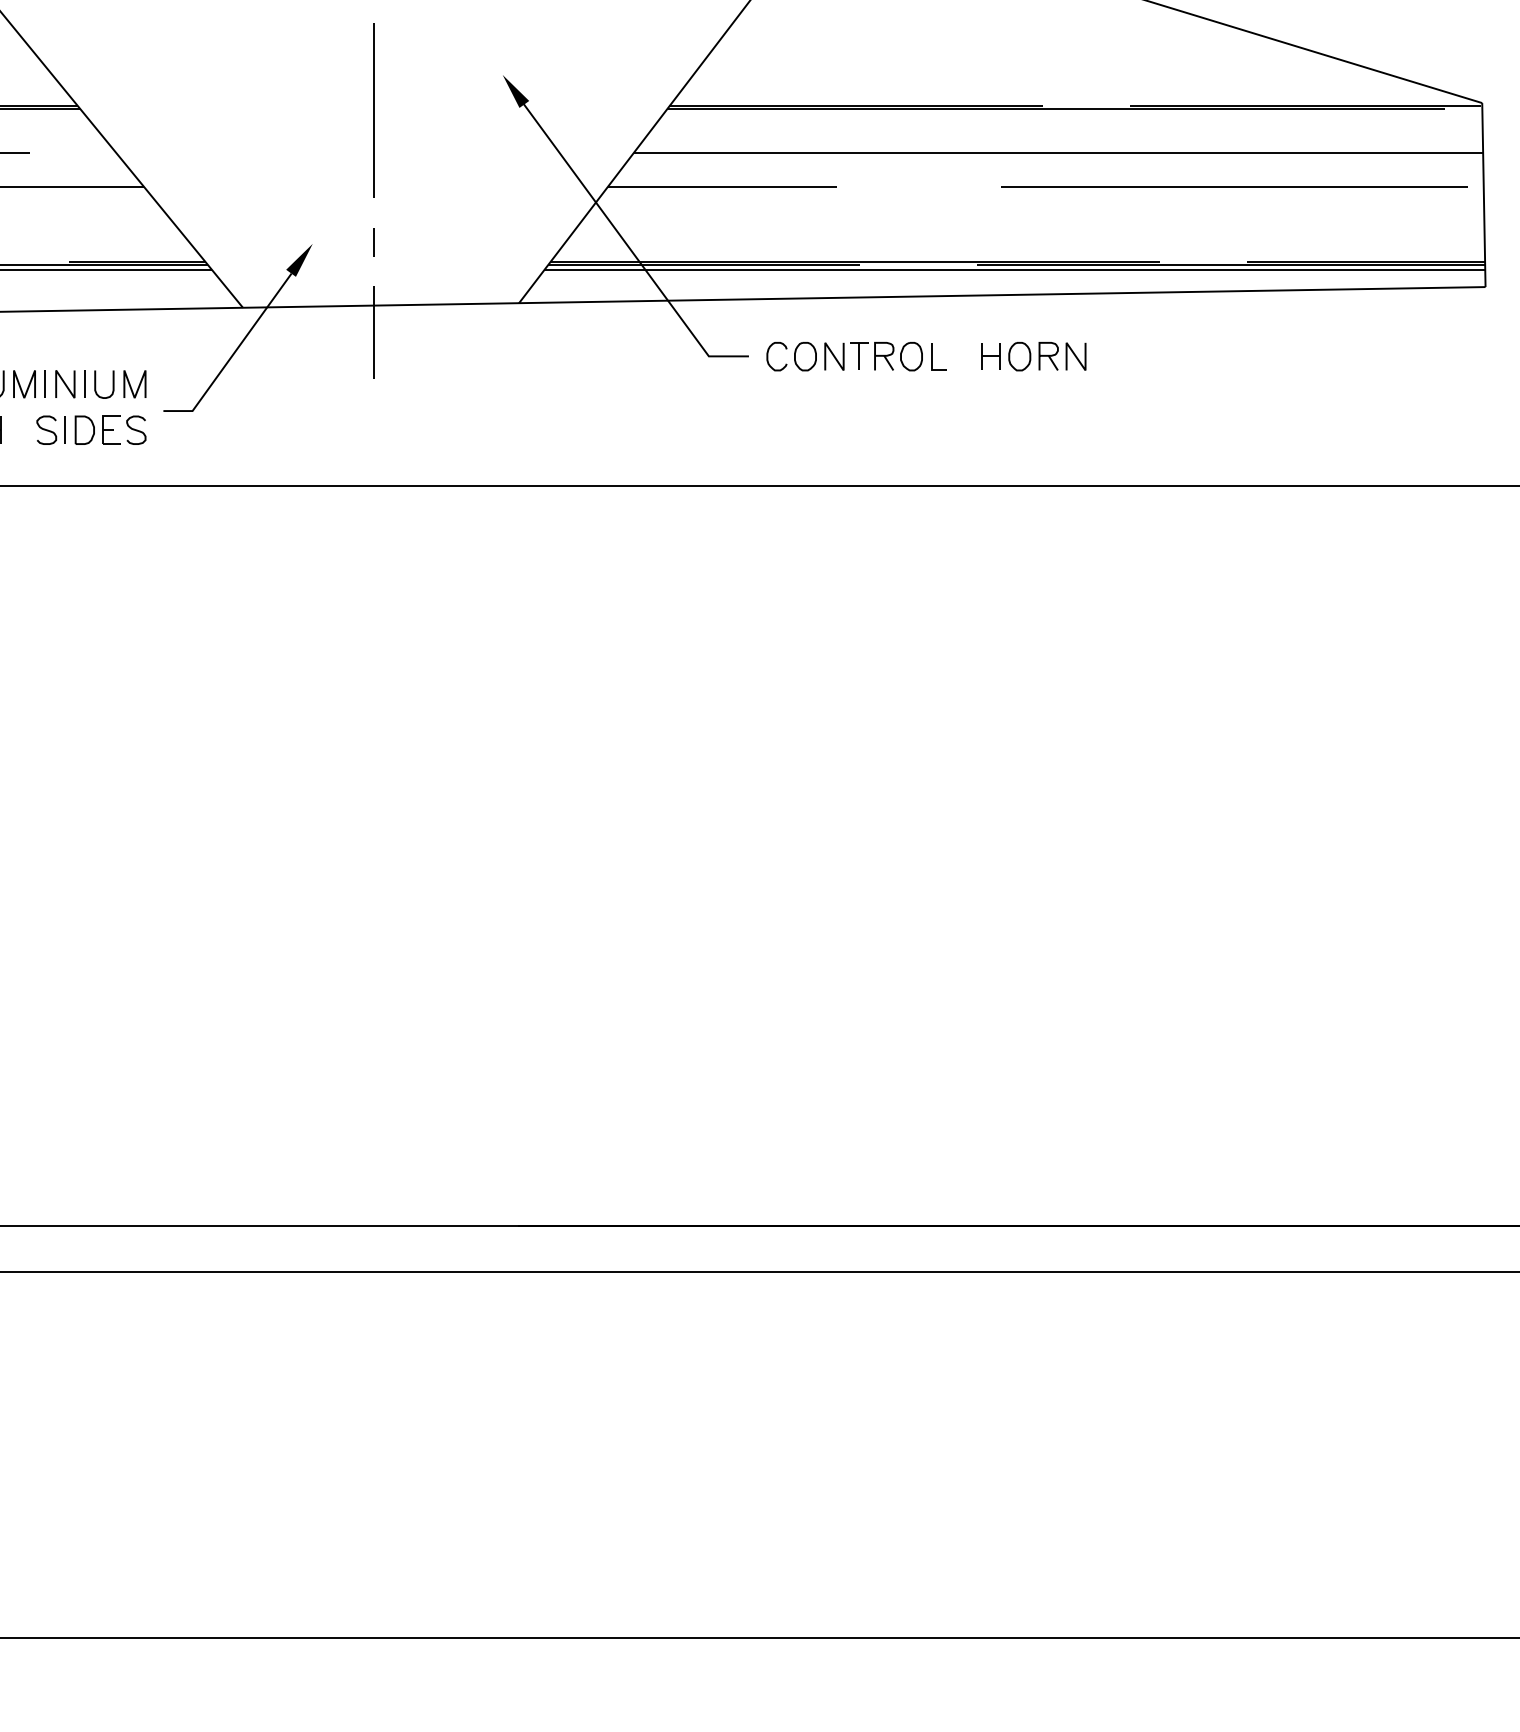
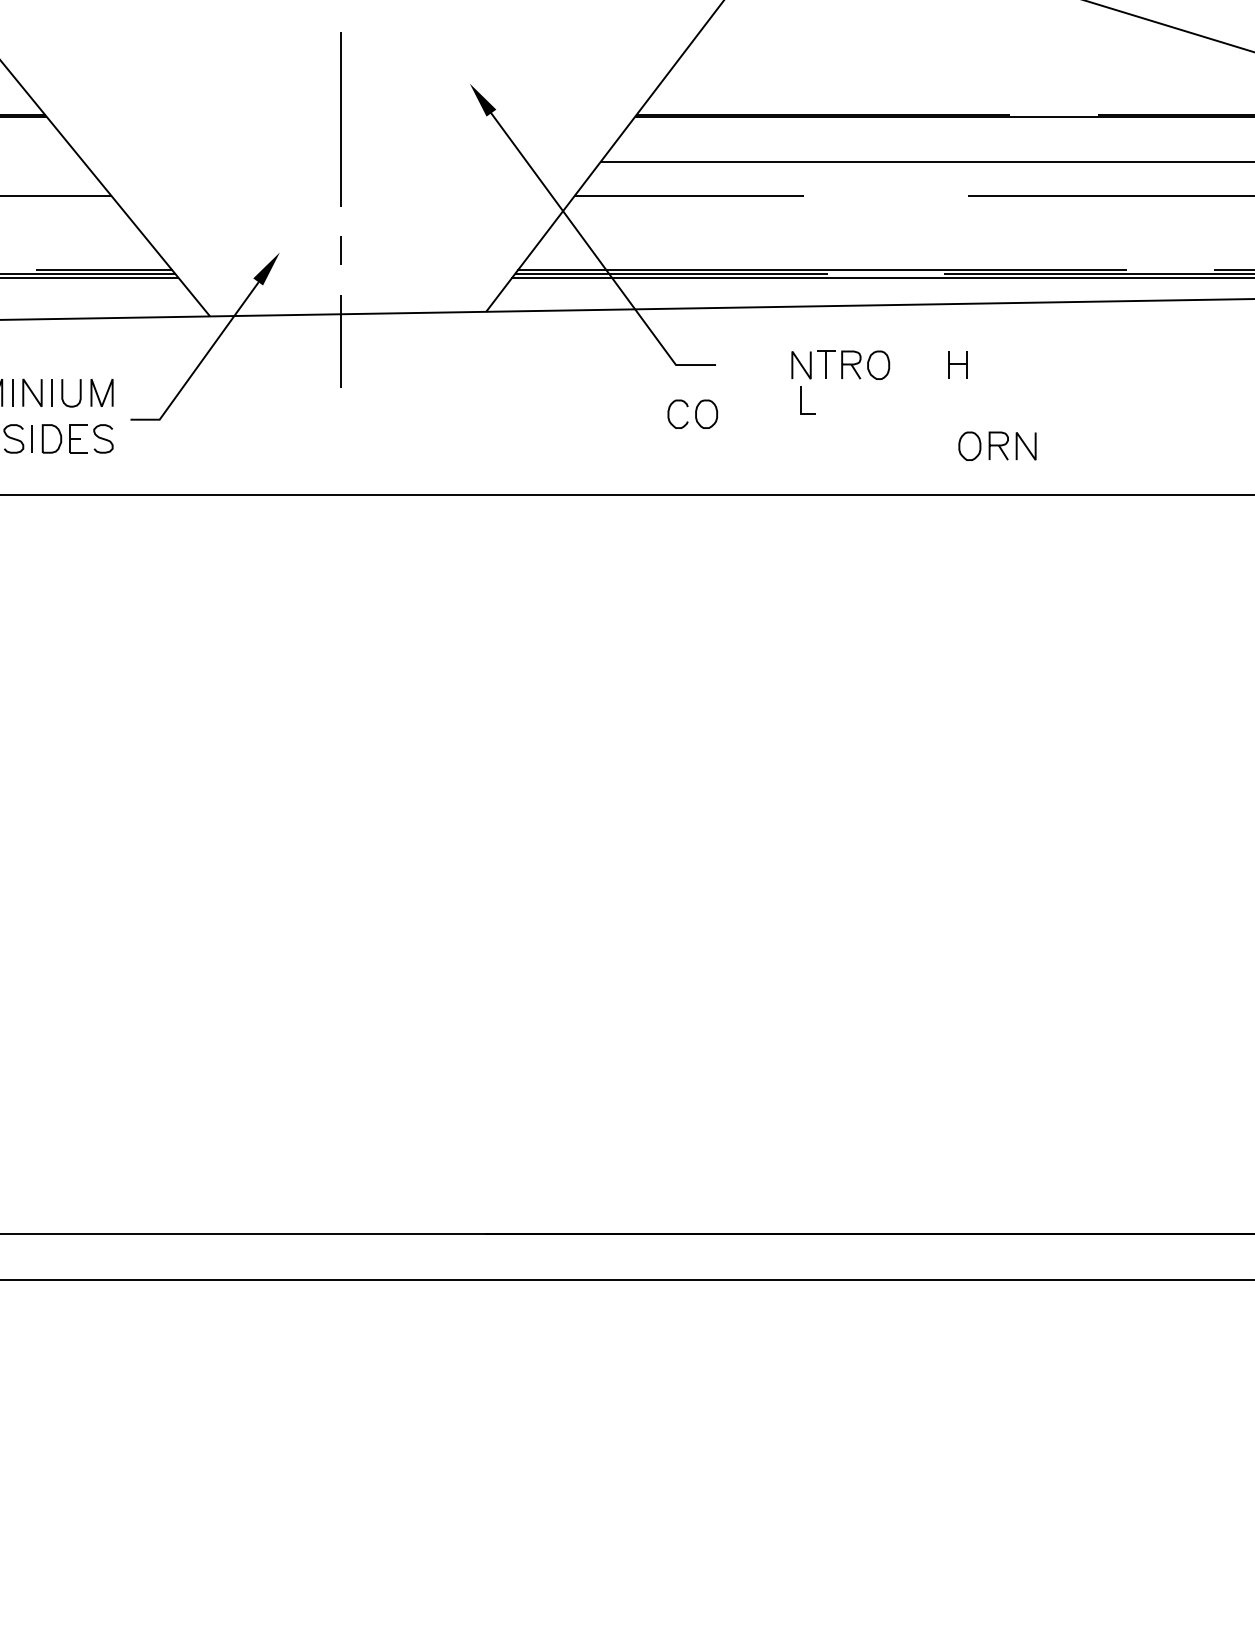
part: (791, 356) -> (692, 414), moved
line: (932, 356) -> (801, 400), moved
part: (1047, 356) -> (997, 446), moved

